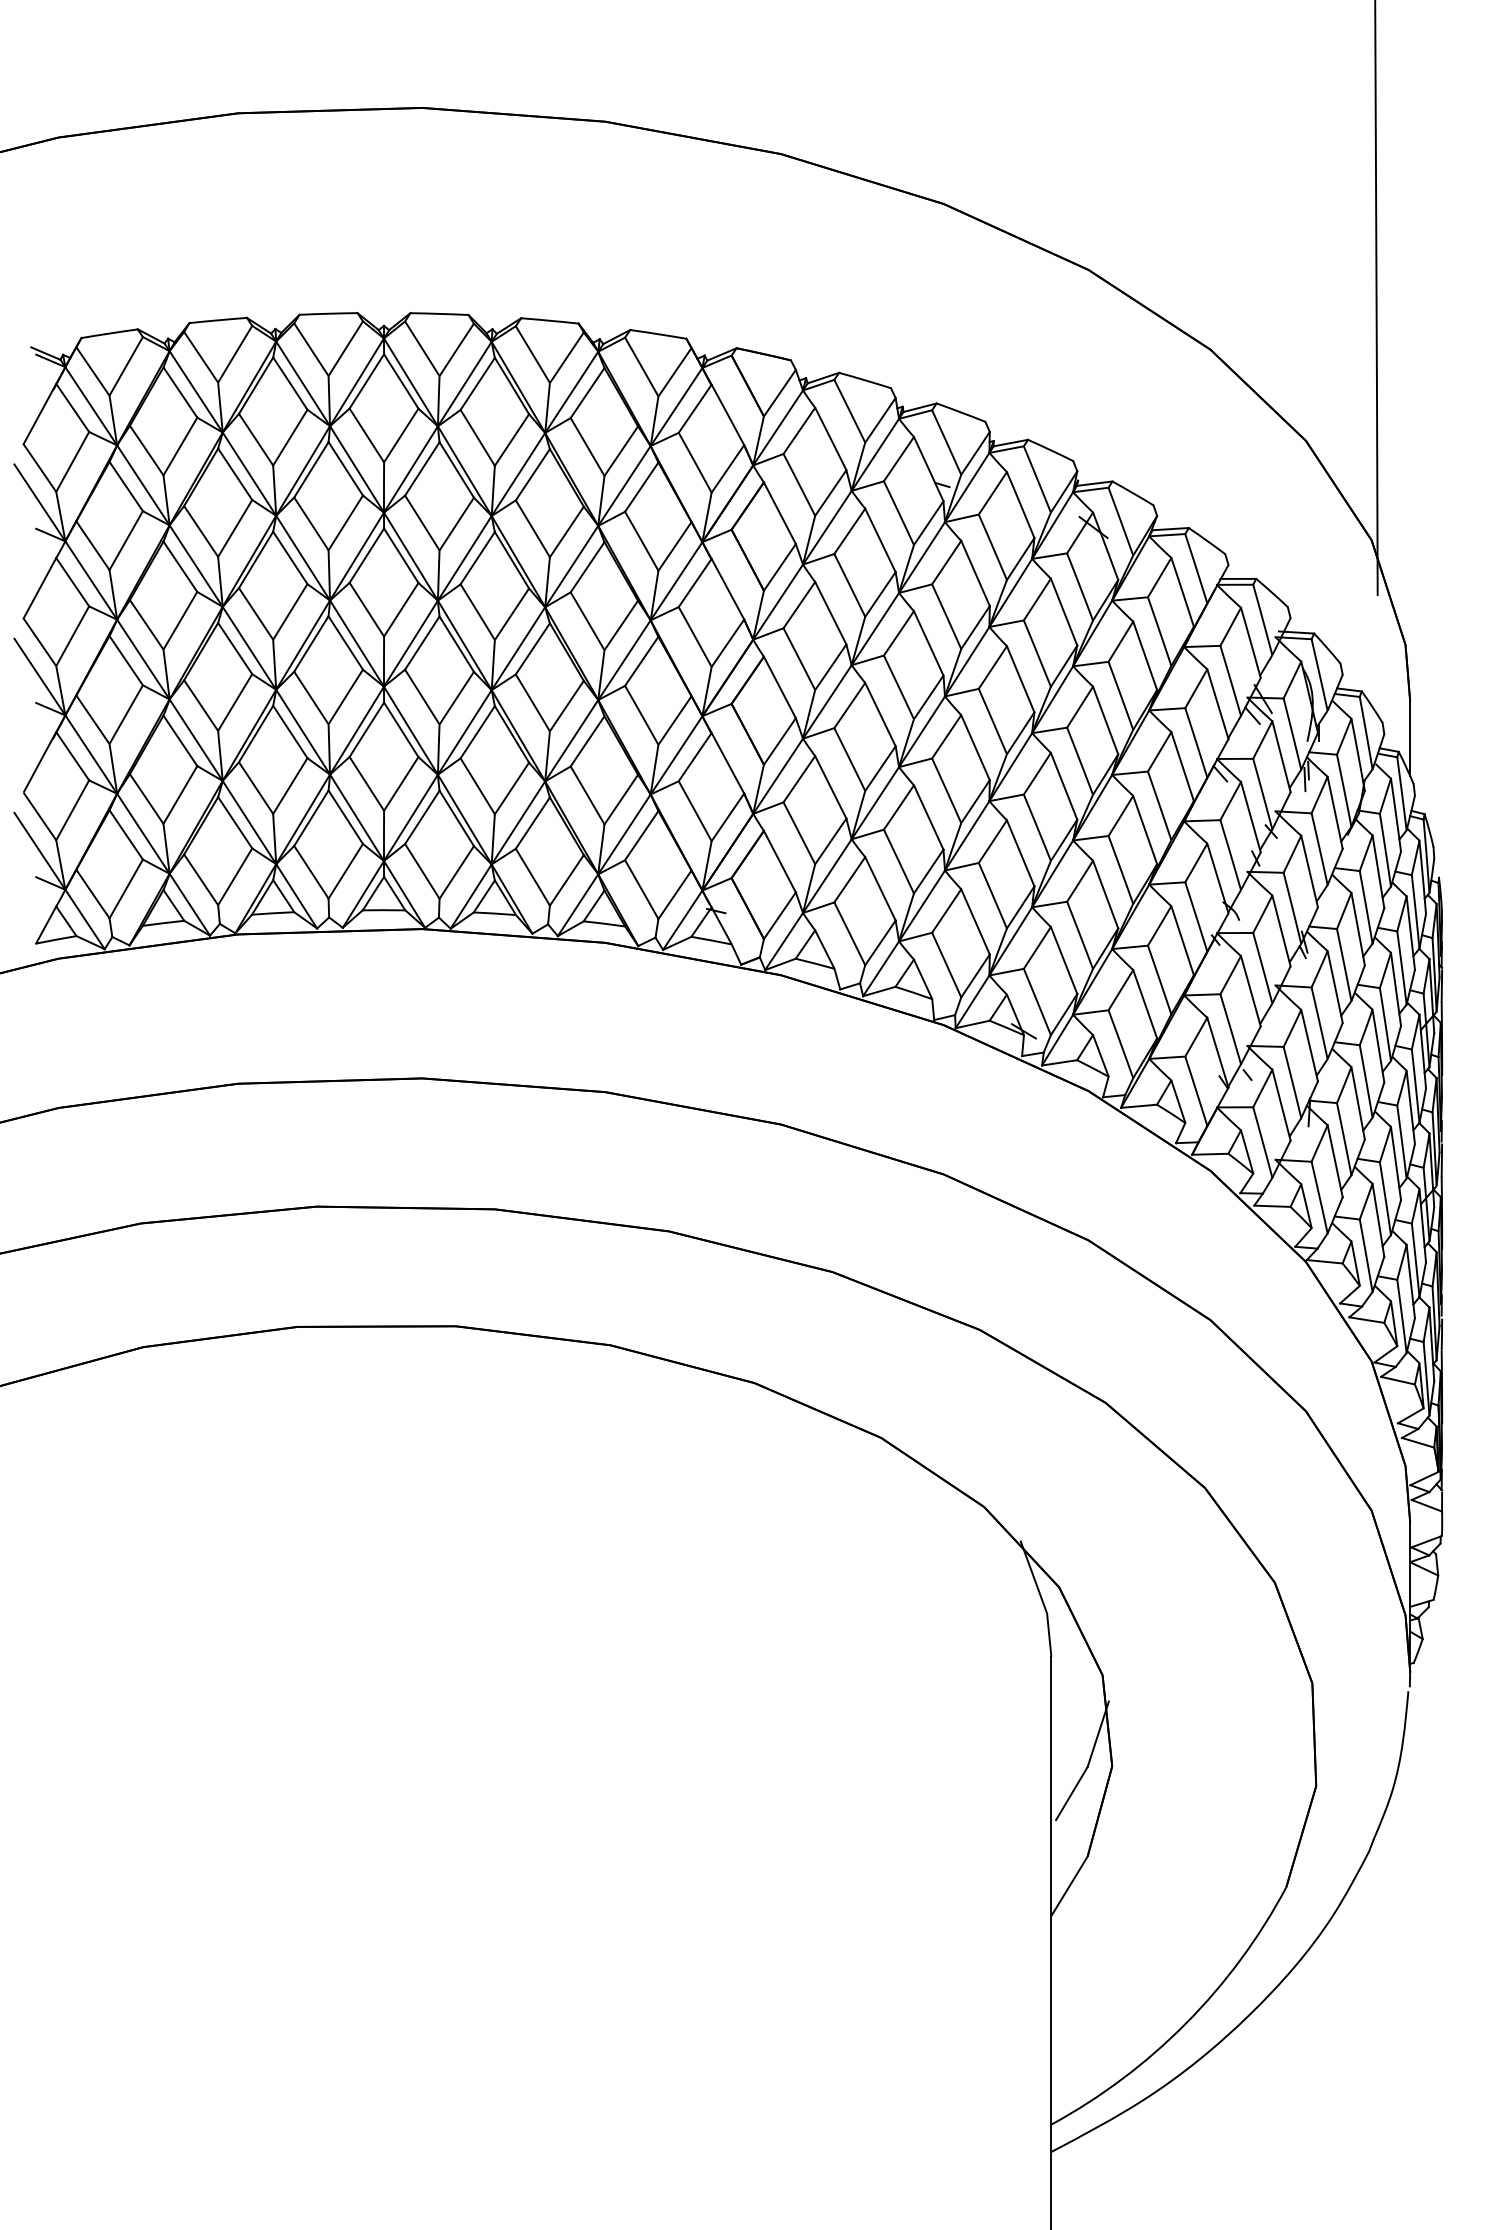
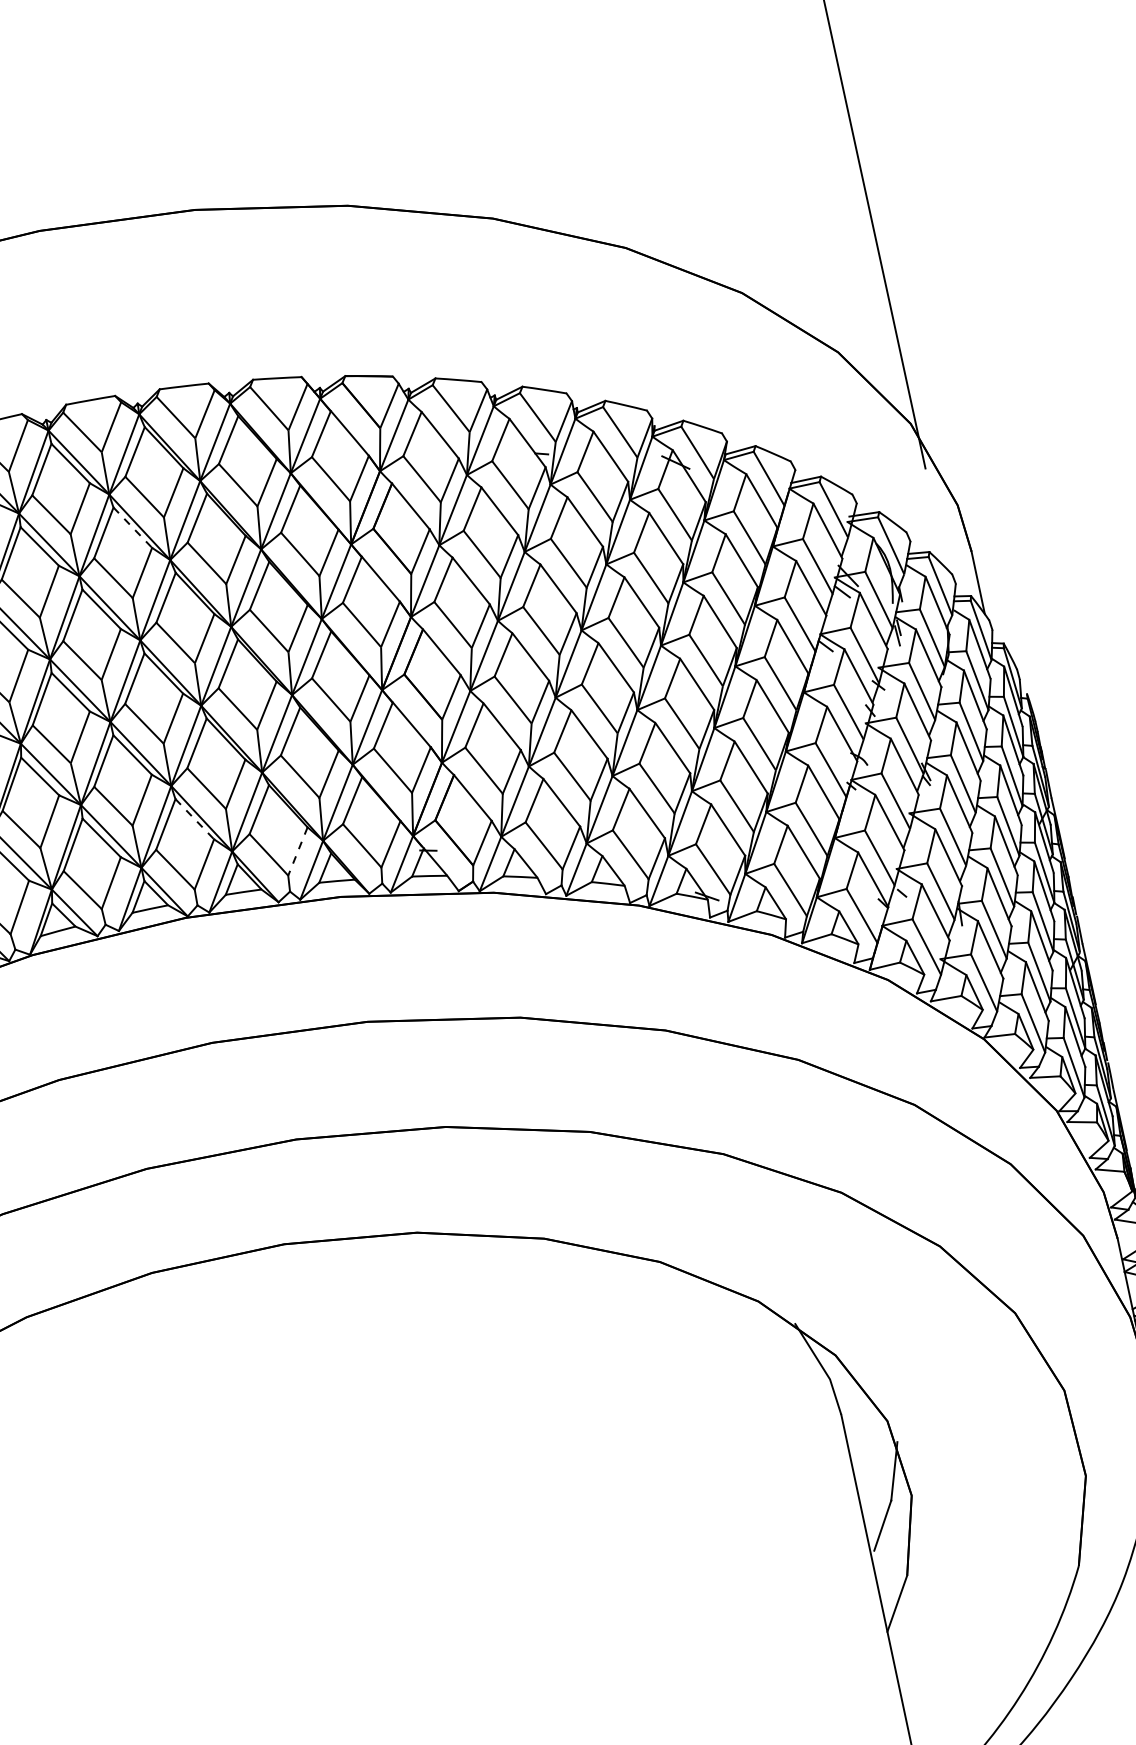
line: (456, 469) -> (132, 527), solid -> dashed
line: (456, 818) -> (194, 819), solid -> dashed
line: (566, 880) -> (297, 851), solid -> dashed

